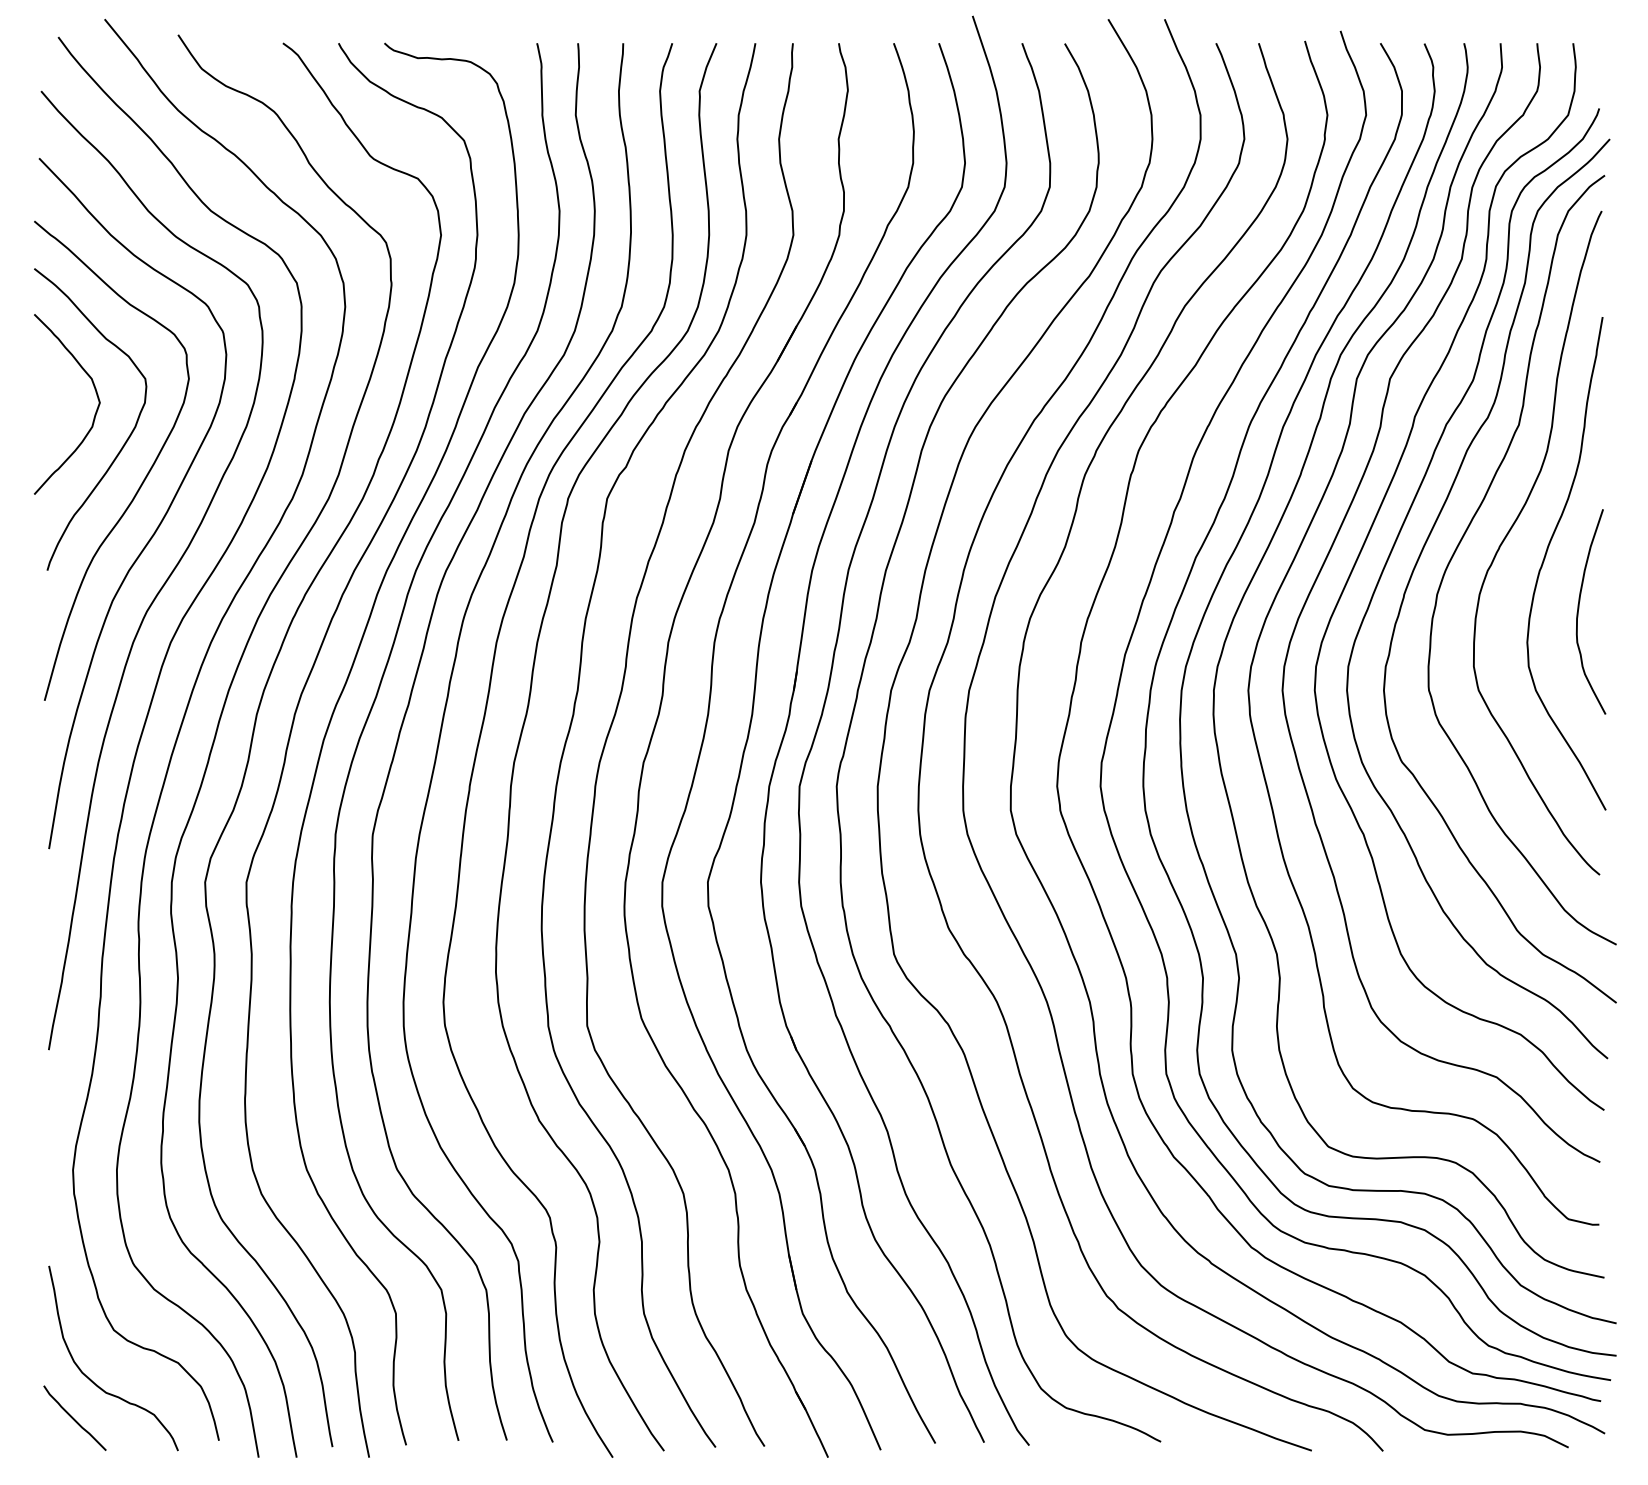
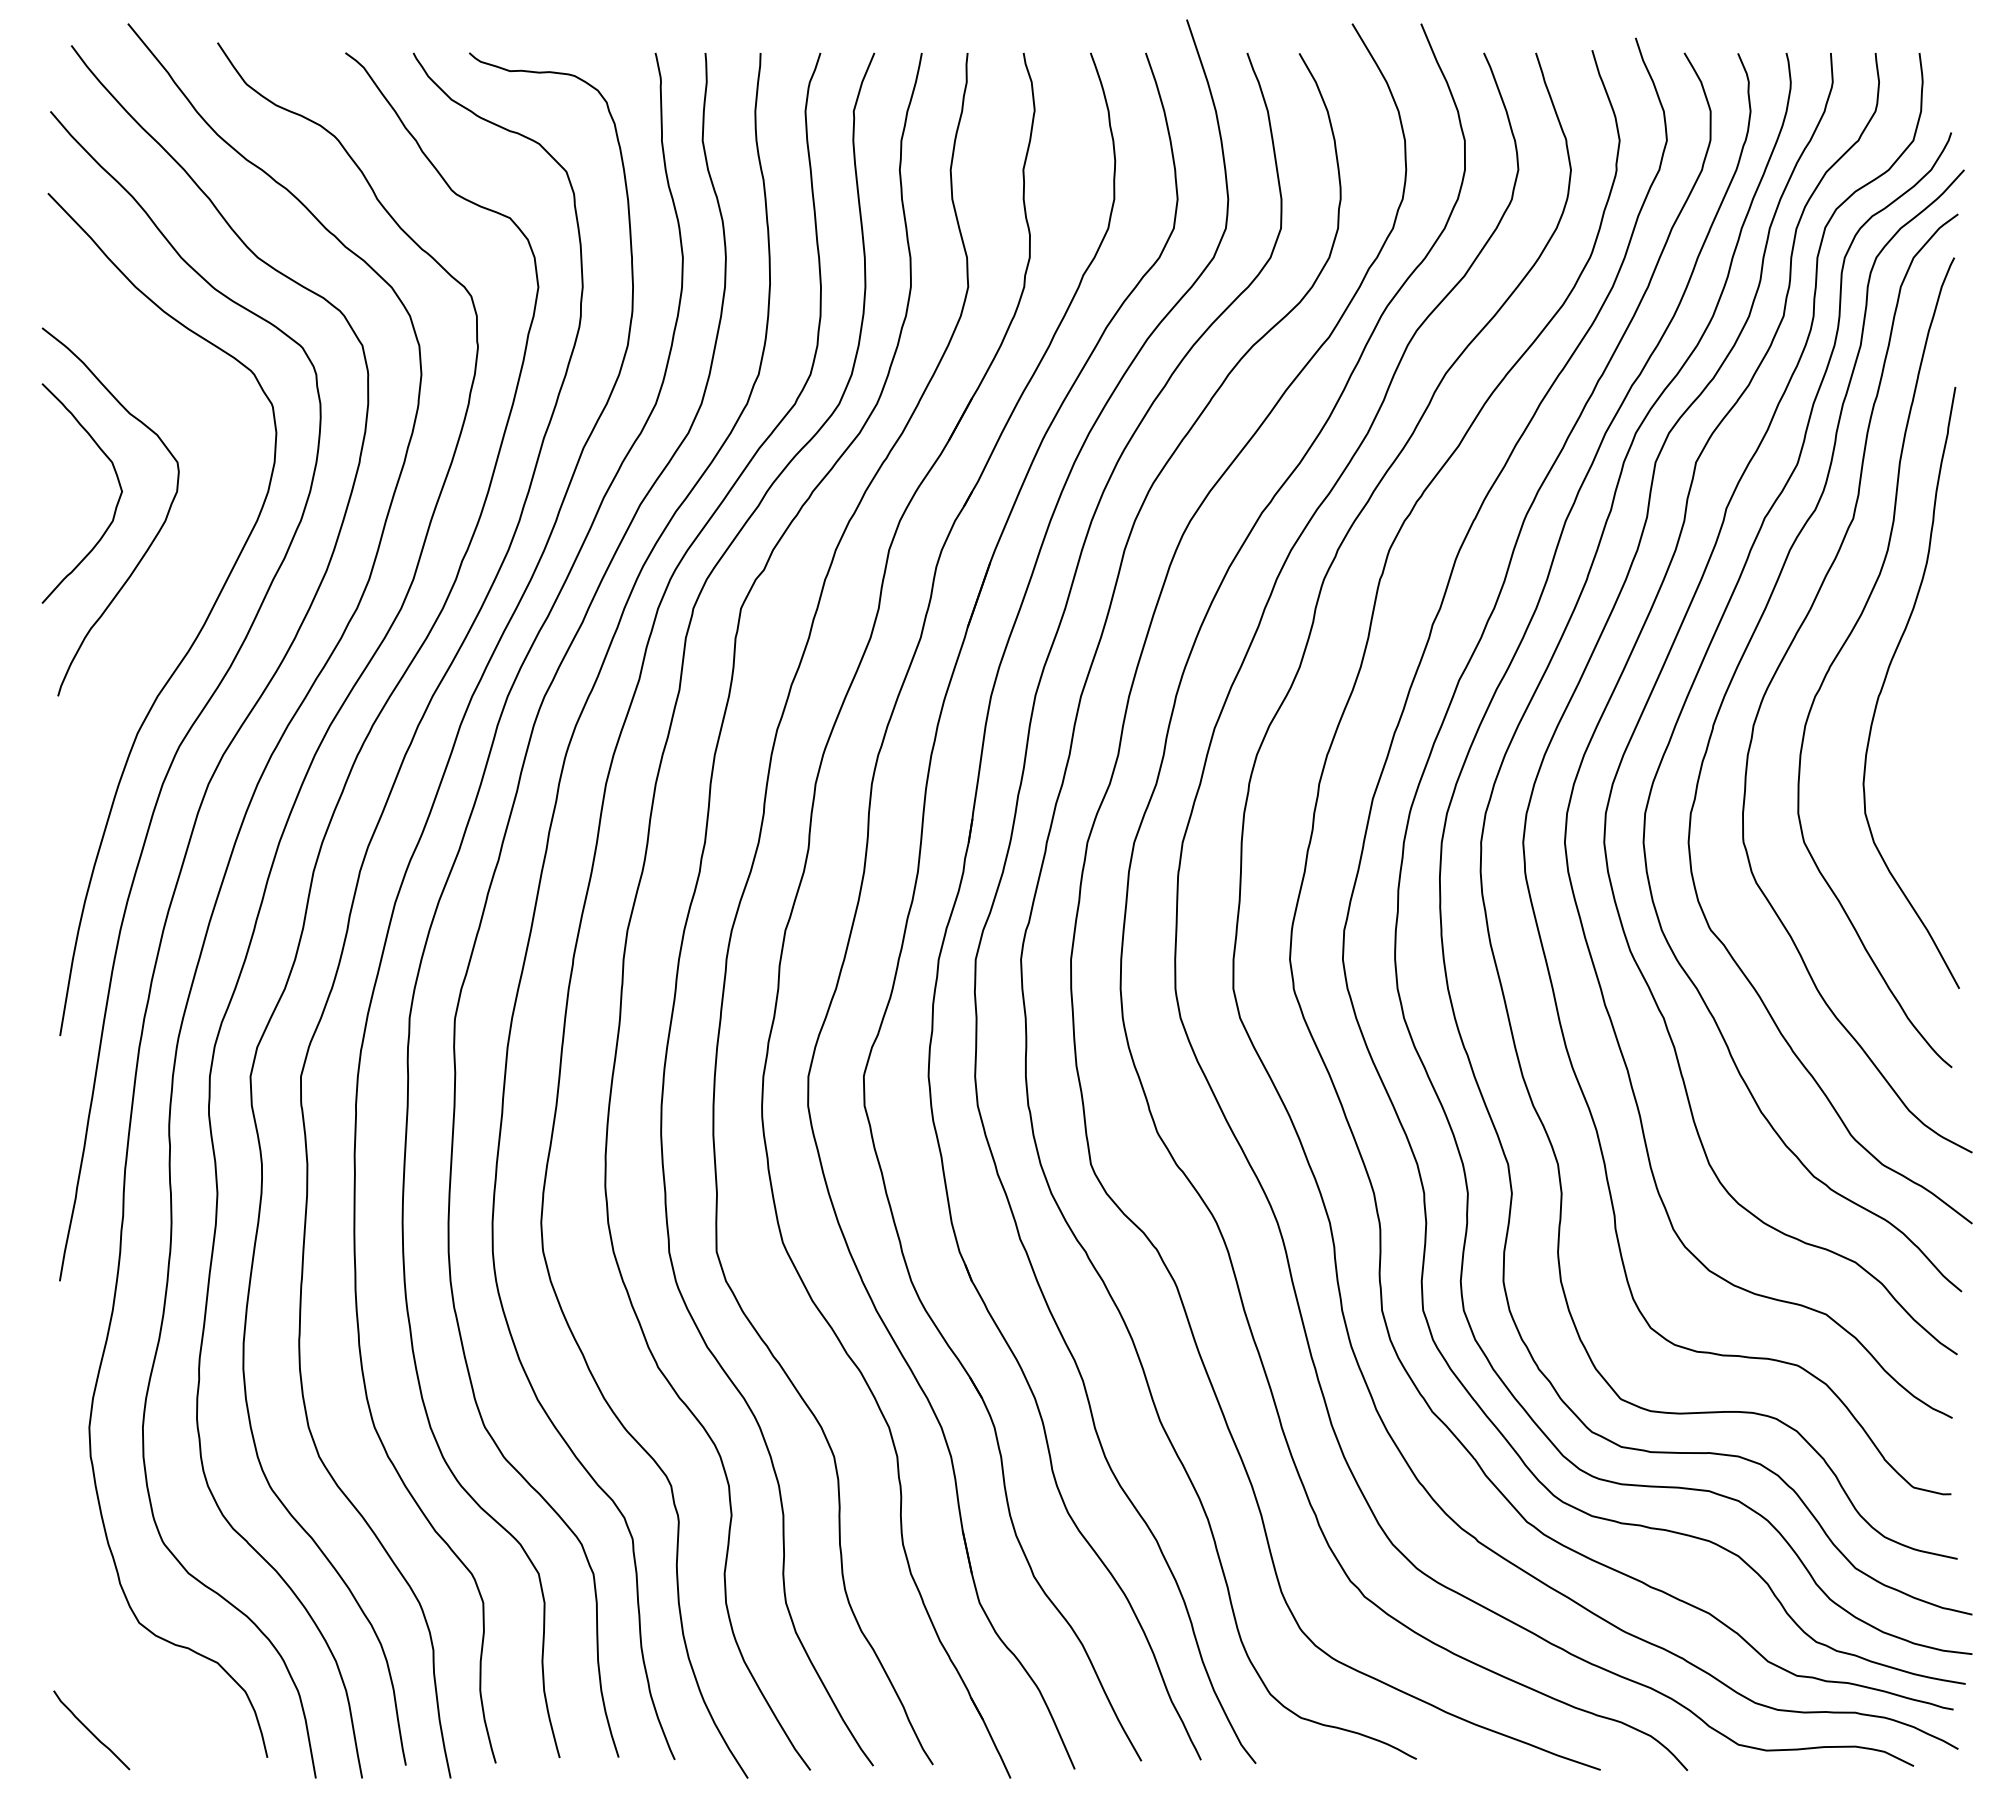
curve: (144, 478) -> (176, 583), removed
curve: (1578, 611) -> (1926, 746), removed
curve: (92, 1380) -> (113, 1684), removed

